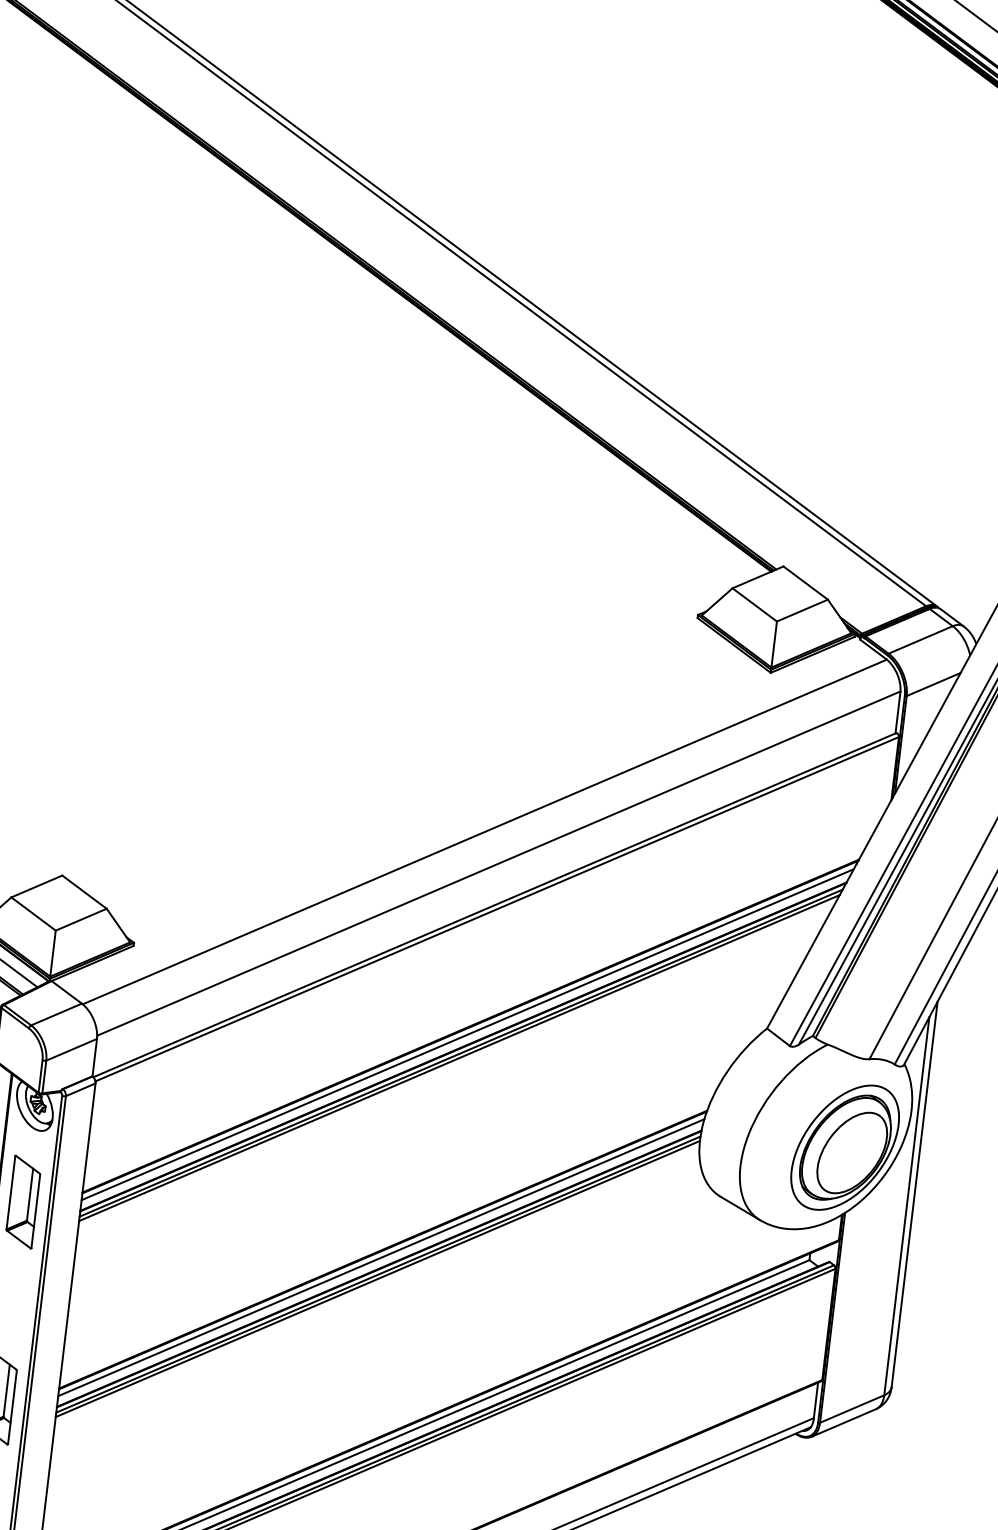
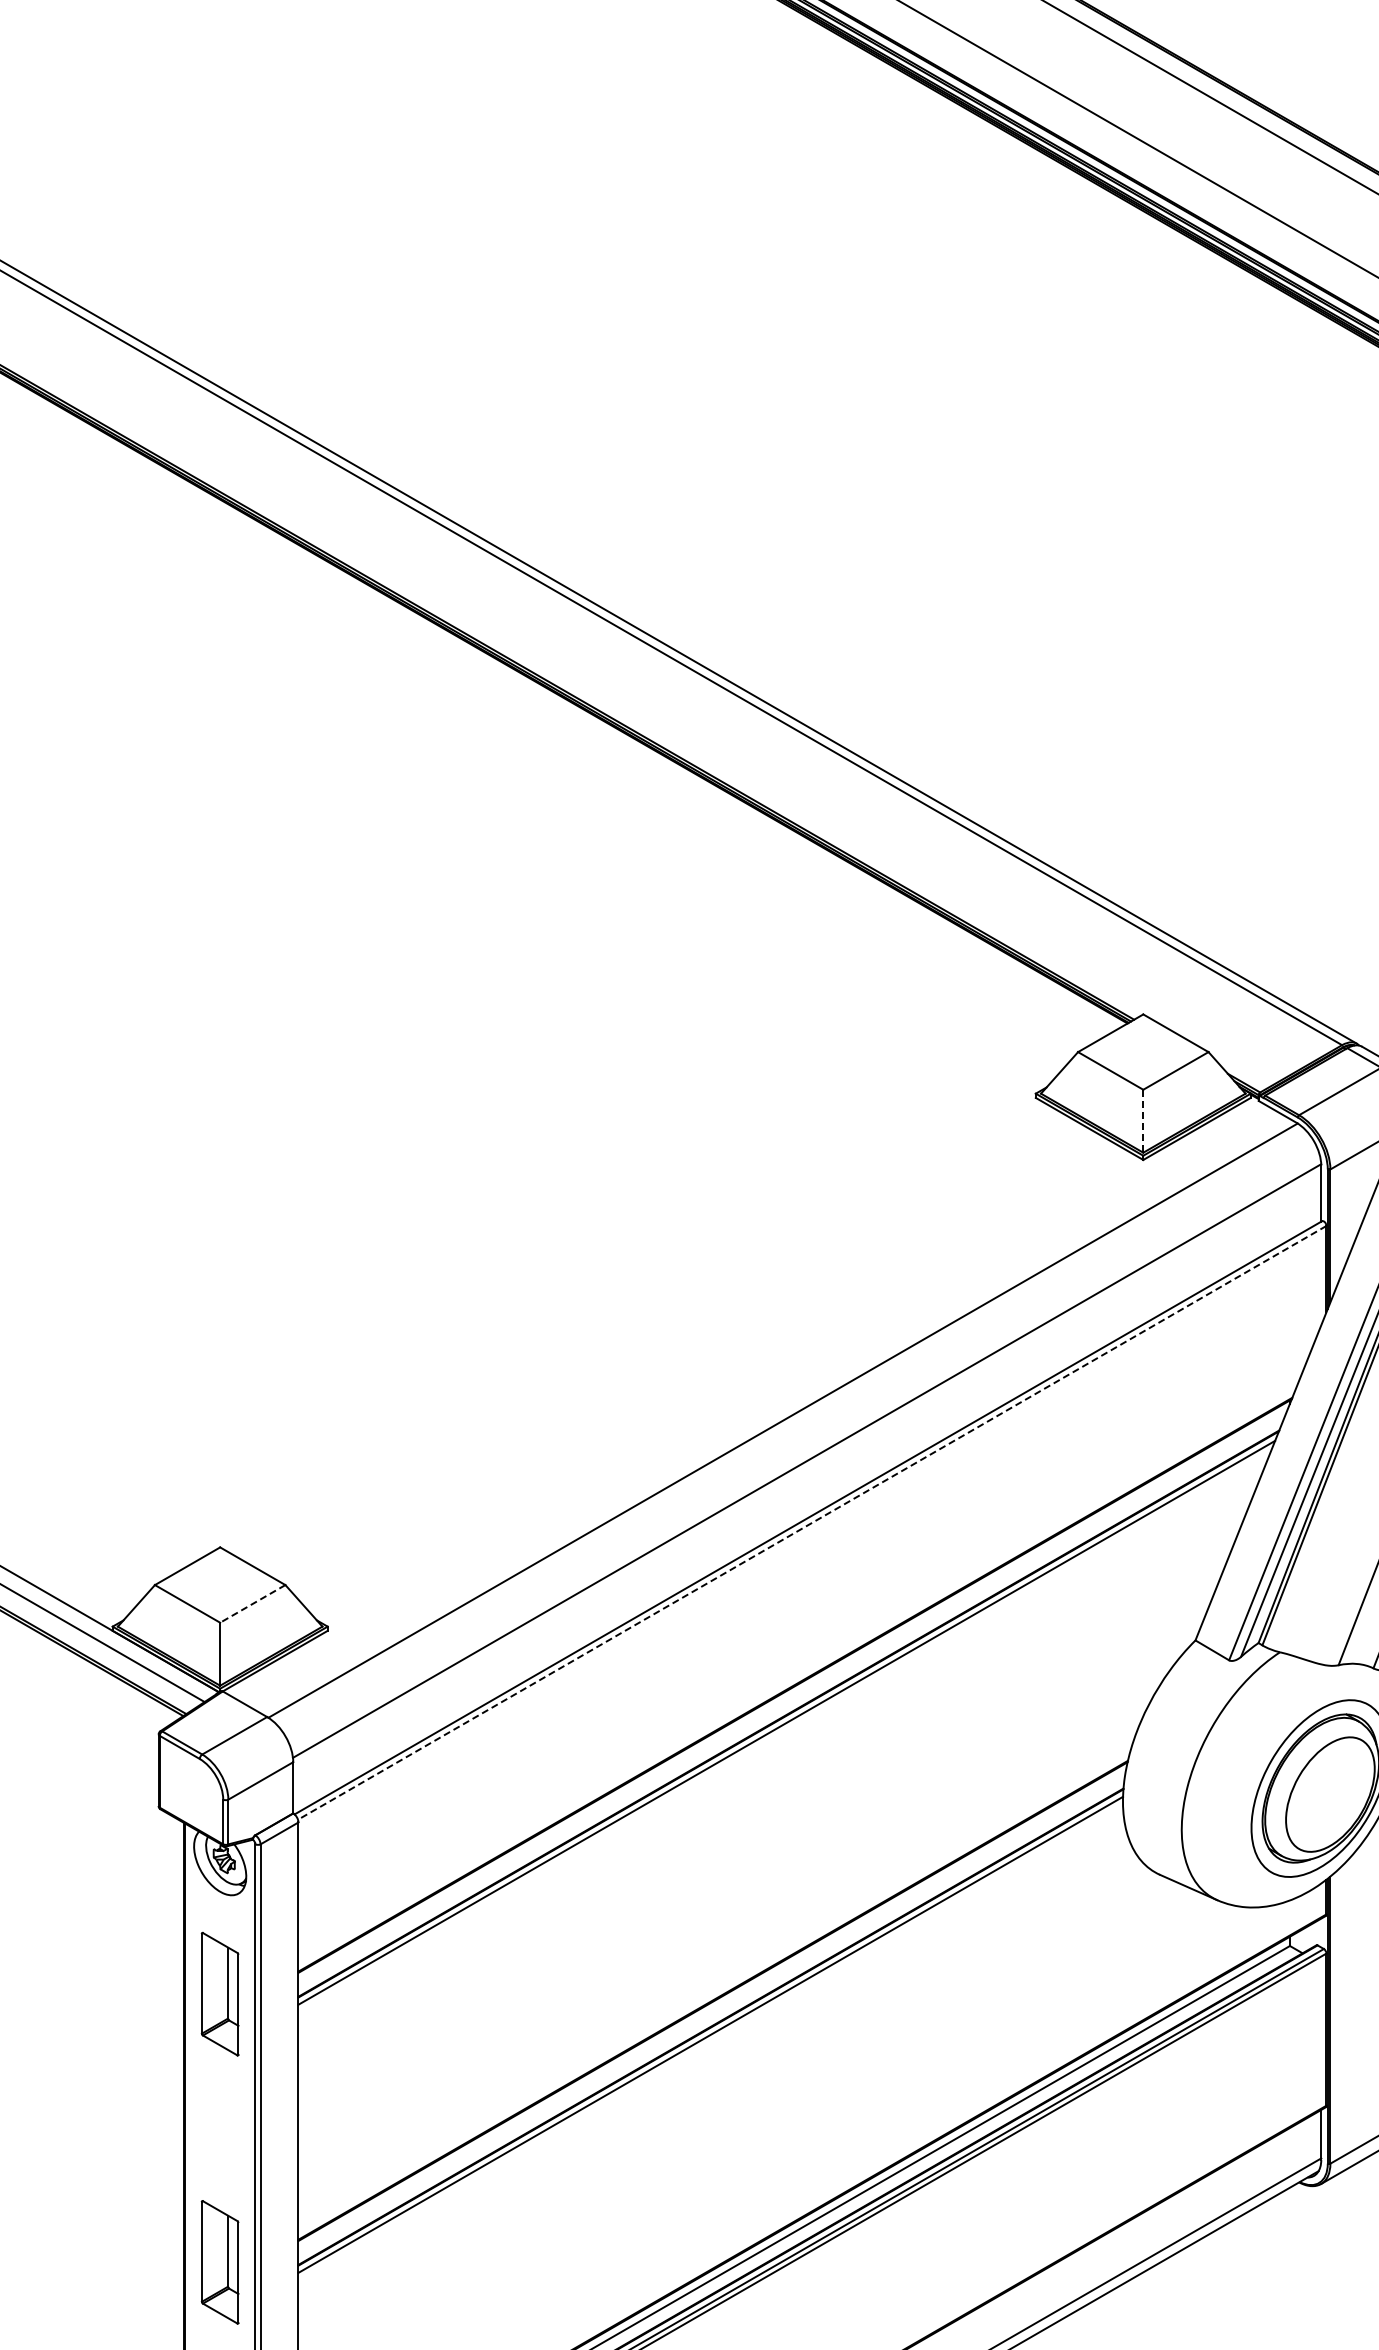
line: (774, 644) -> (1143, 1121), solid -> dashed
line: (497, 908) -> (812, 1522), solid -> dashed
line: (81, 919) -> (252, 1603), solid -> dashed
line: (467, 1034) -> (792, 1696), removed
line: (459, 1057) -> (785, 1729), removed
line: (380, 1257) -> (711, 2011), removed
line: (377, 1278) -> (710, 2040), removed

